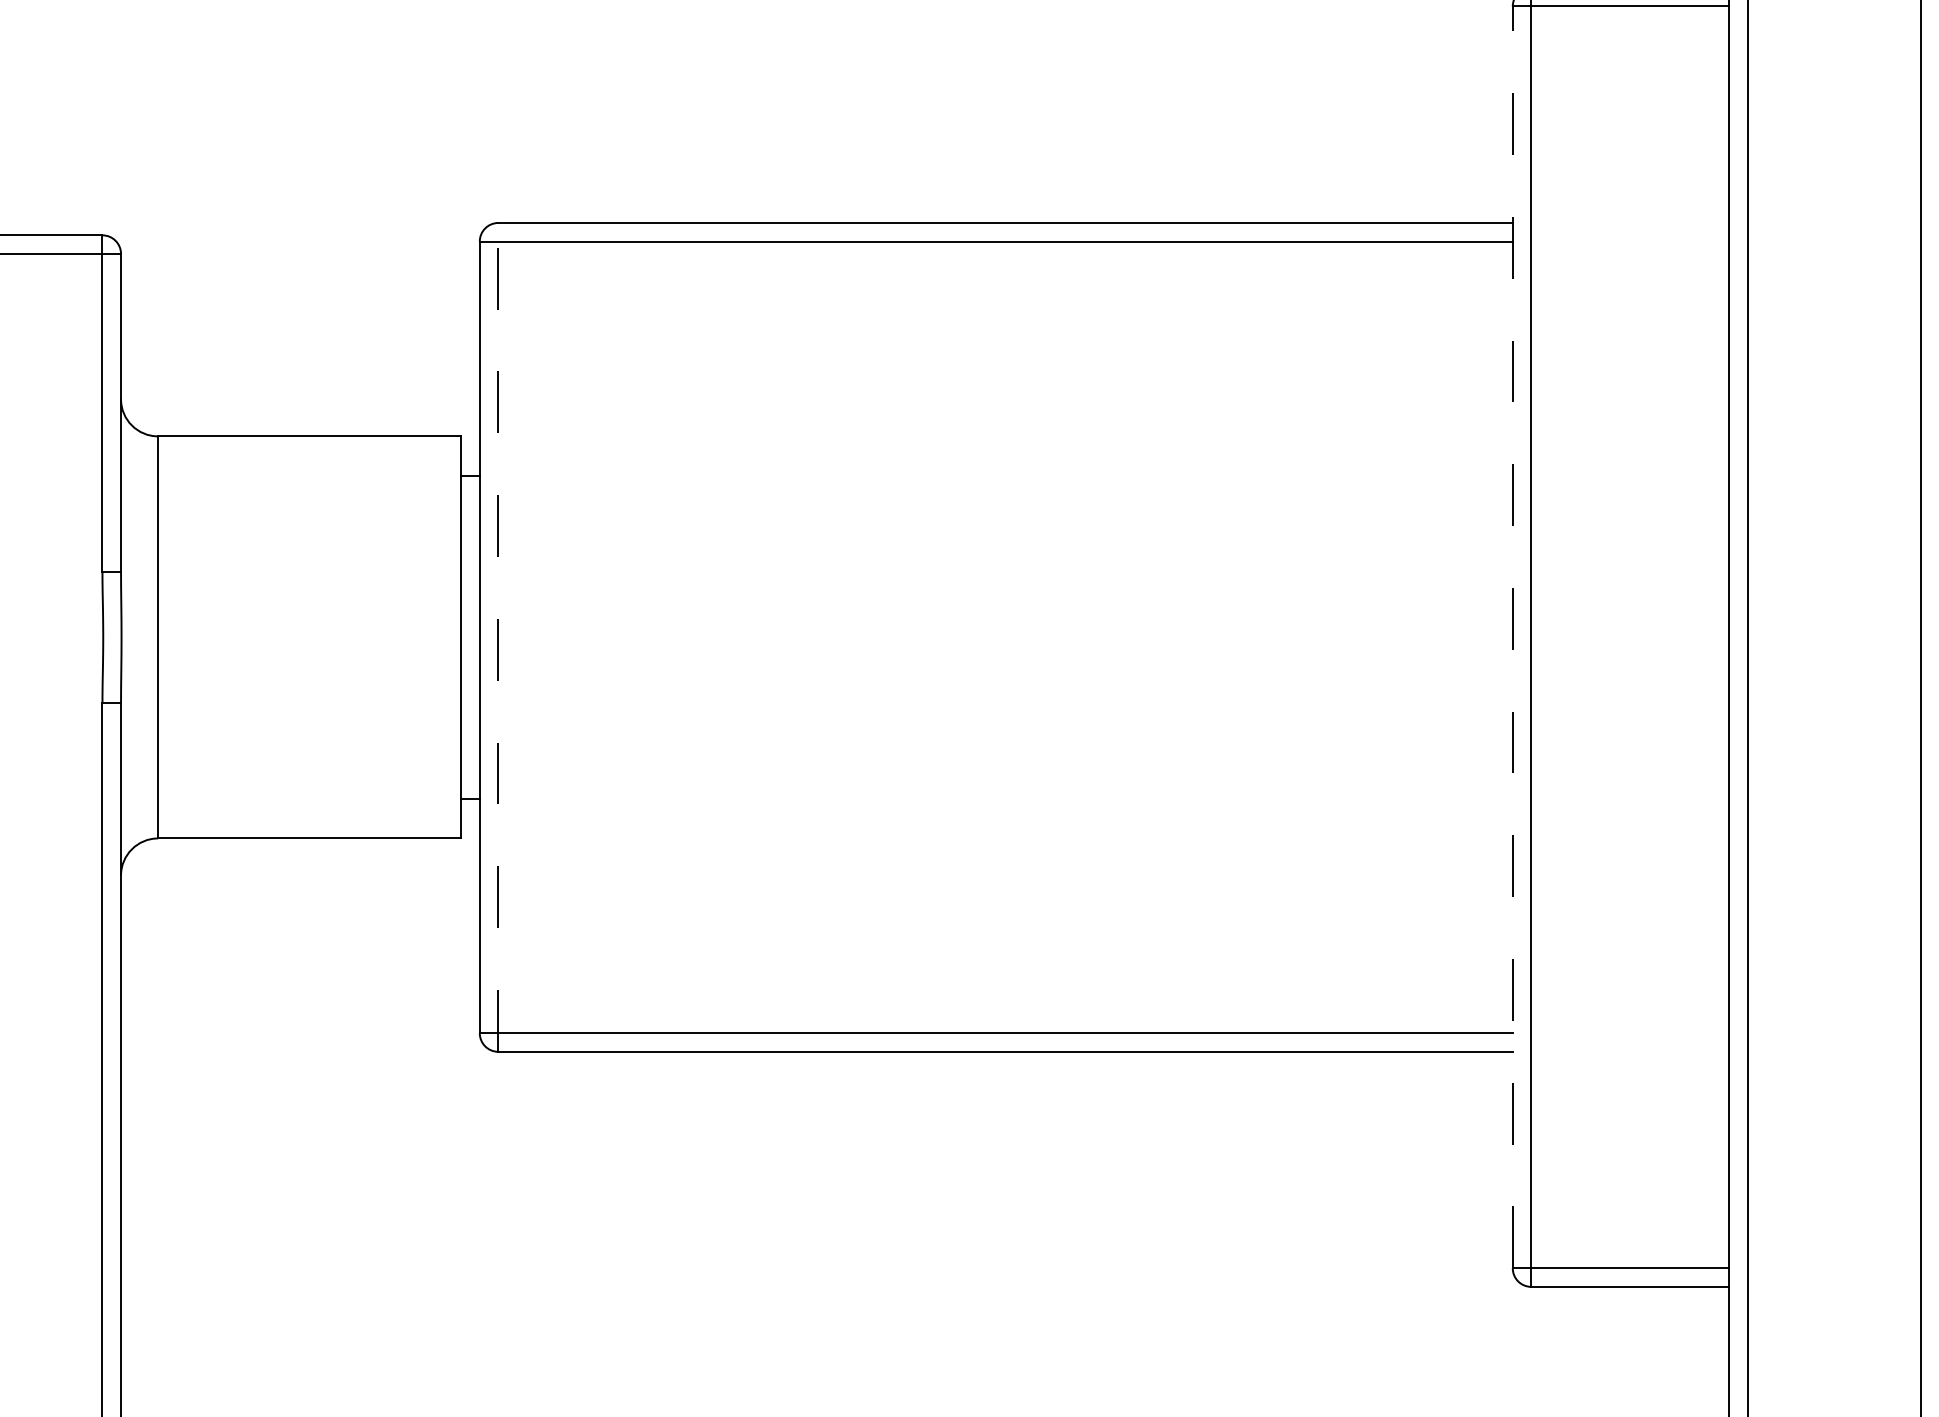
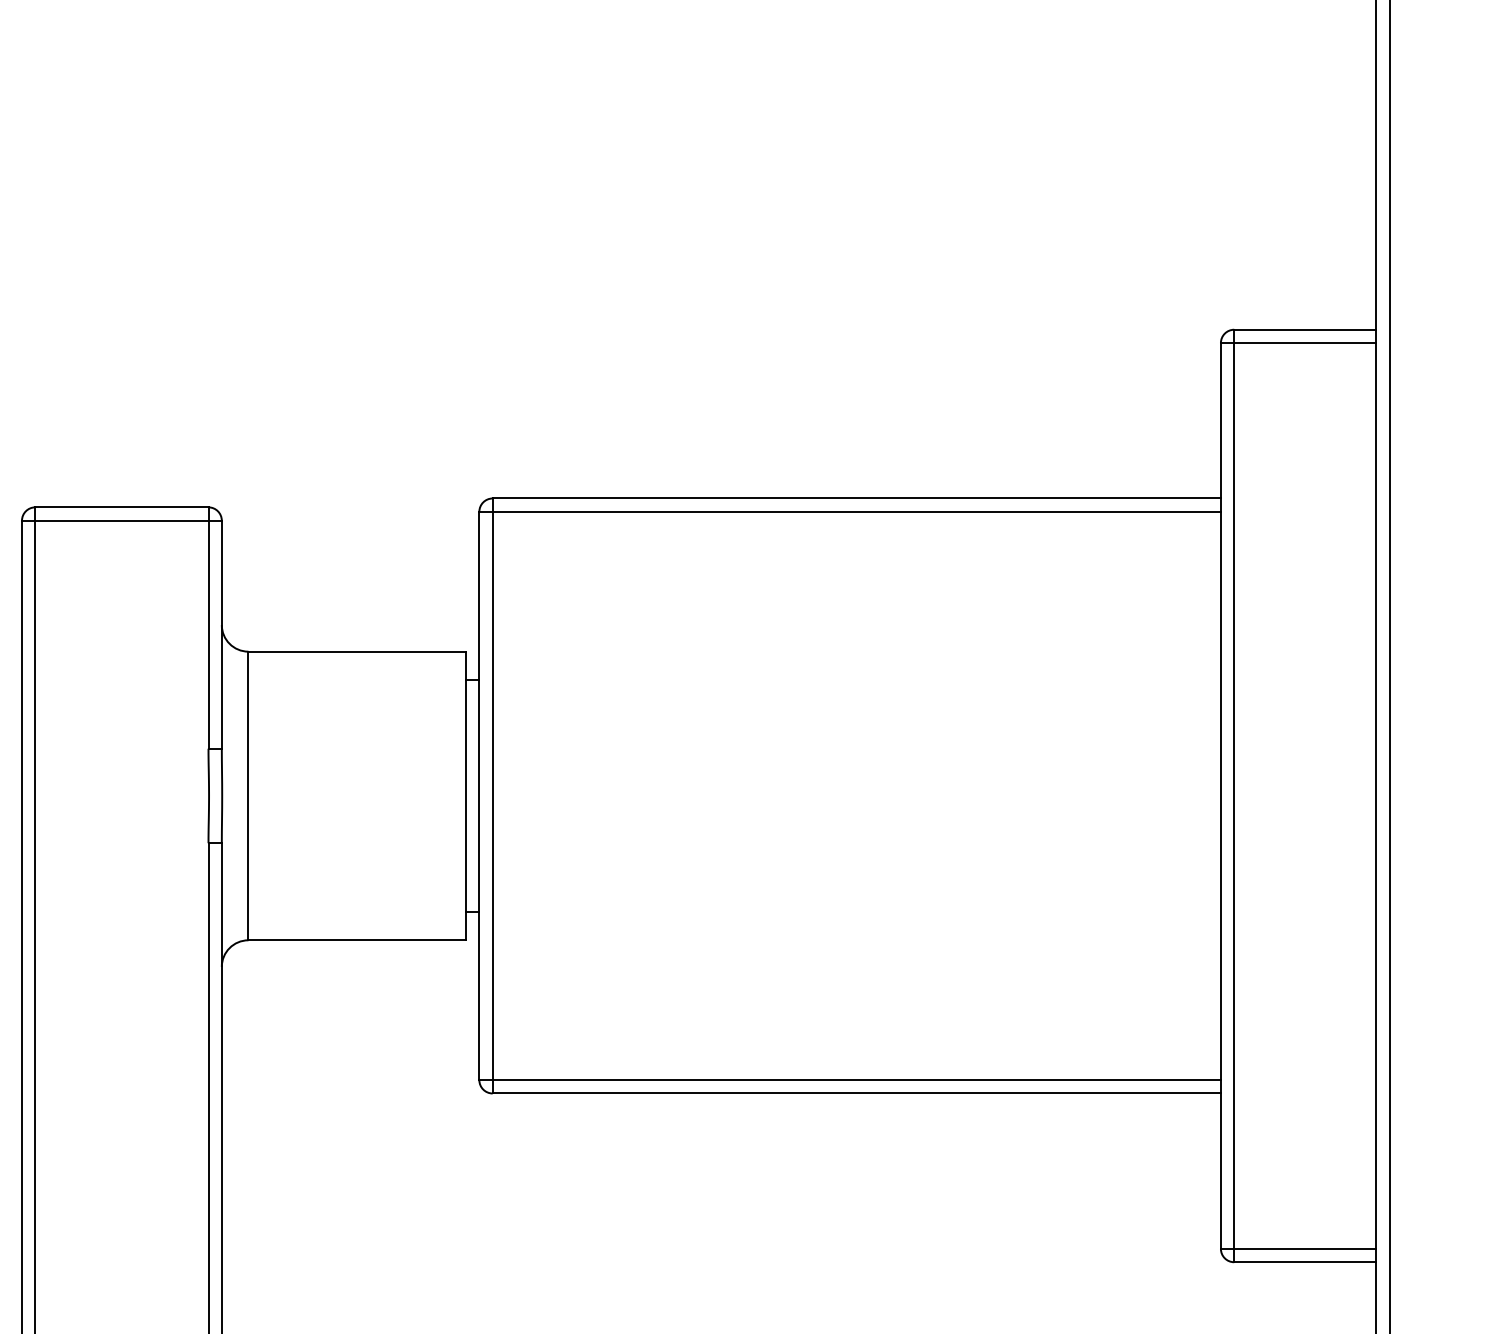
line: (498, 636) -> (492, 795), dashed -> solid
line: (1512, 636) -> (1220, 795), dashed -> solid

